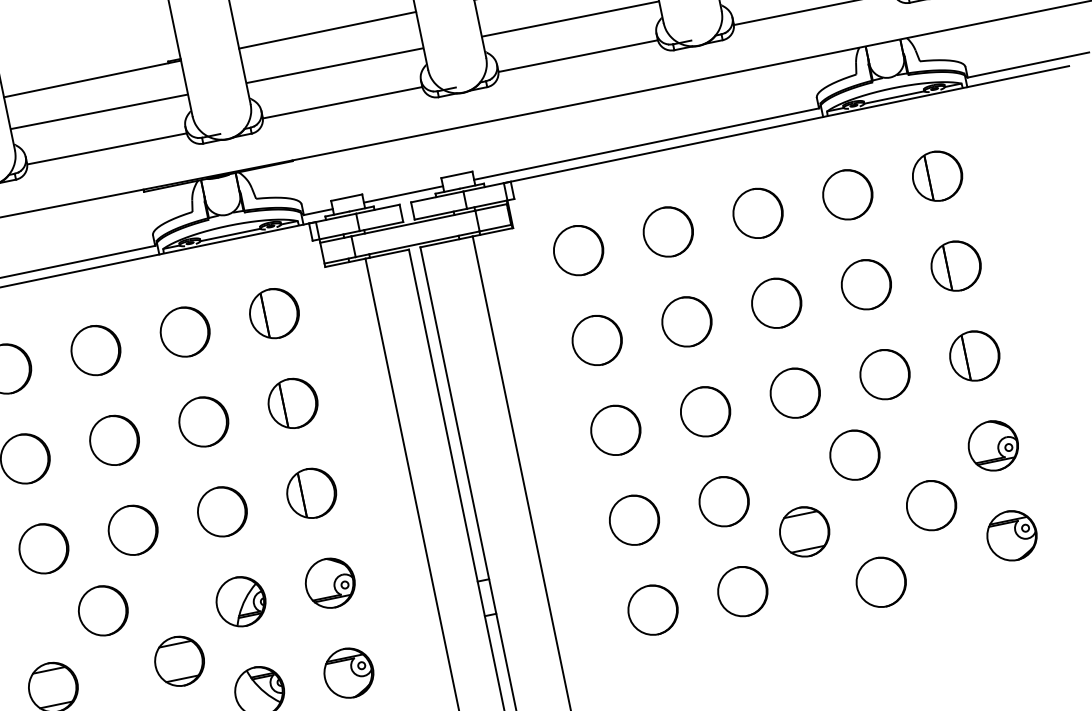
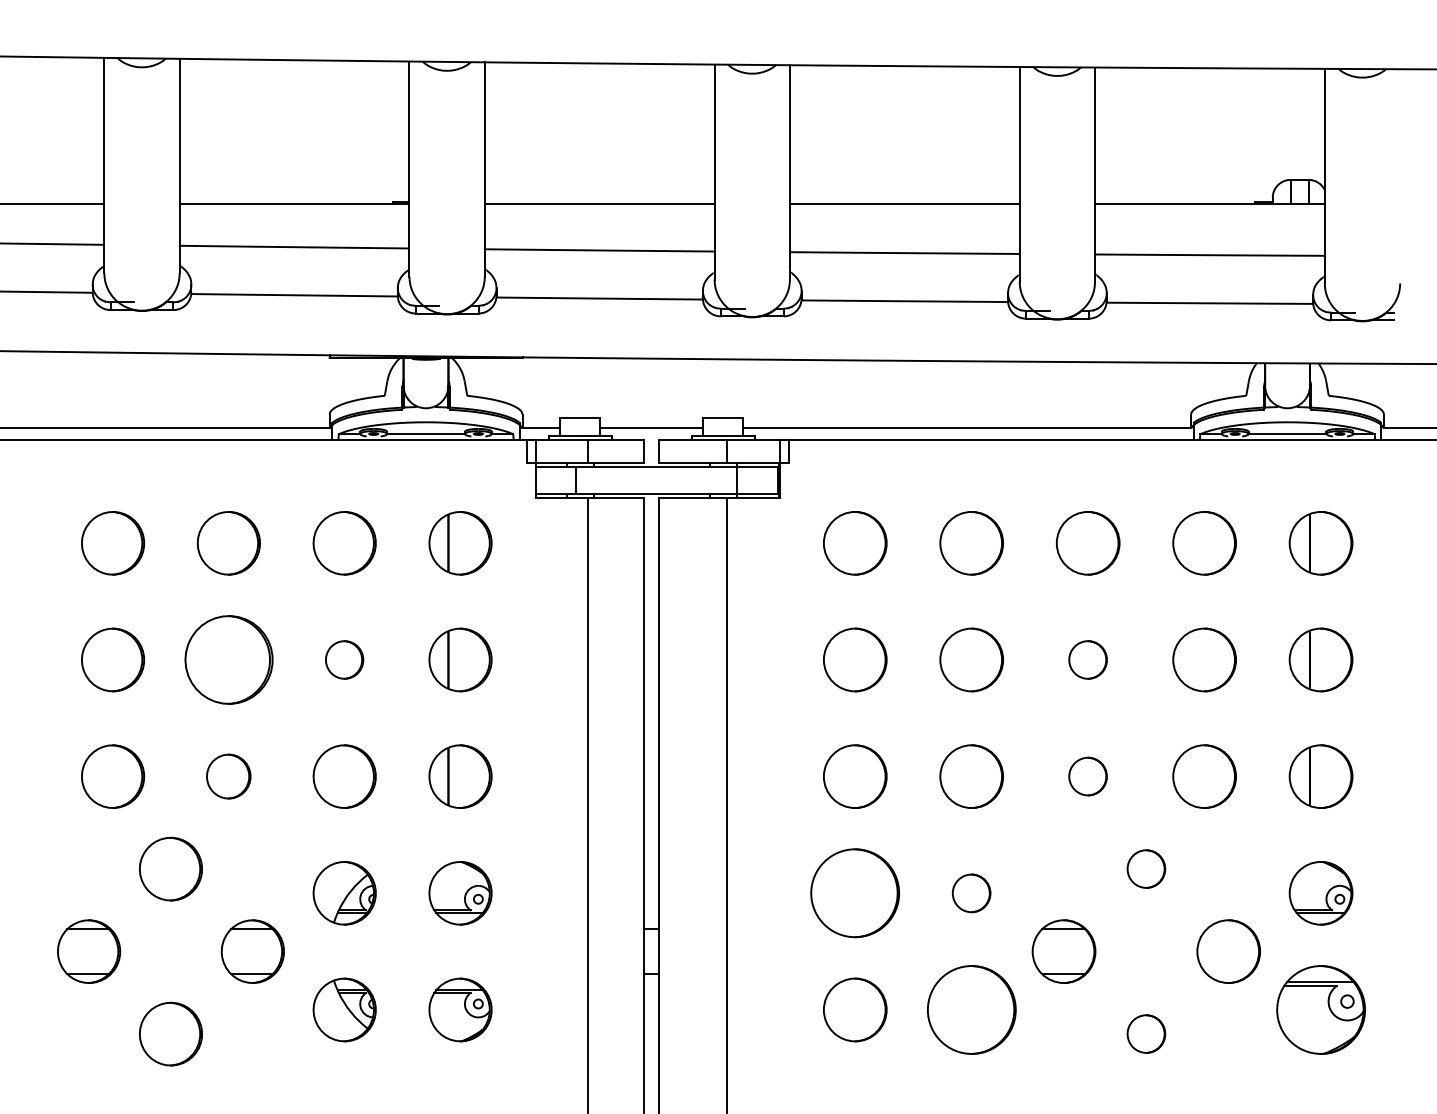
part: (776, 303) -> (1087, 659), size x0.6
part: (794, 393) -> (1087, 776), size x0.6
part: (203, 421) -> (344, 659), size x0.6
part: (114, 440) -> (228, 659), size x1.4
part: (854, 454) -> (1146, 868), size x0.6
circle: (724, 501) -> (971, 893), size x0.6
circle: (634, 520) -> (855, 893), size x1.4
part: (132, 530) -> (228, 776), size x0.7
part: (1011, 535) -> (1320, 1009), size x1.4
part: (881, 581) -> (1146, 1033), size x0.6
part: (742, 591) -> (971, 1009), size x1.4

